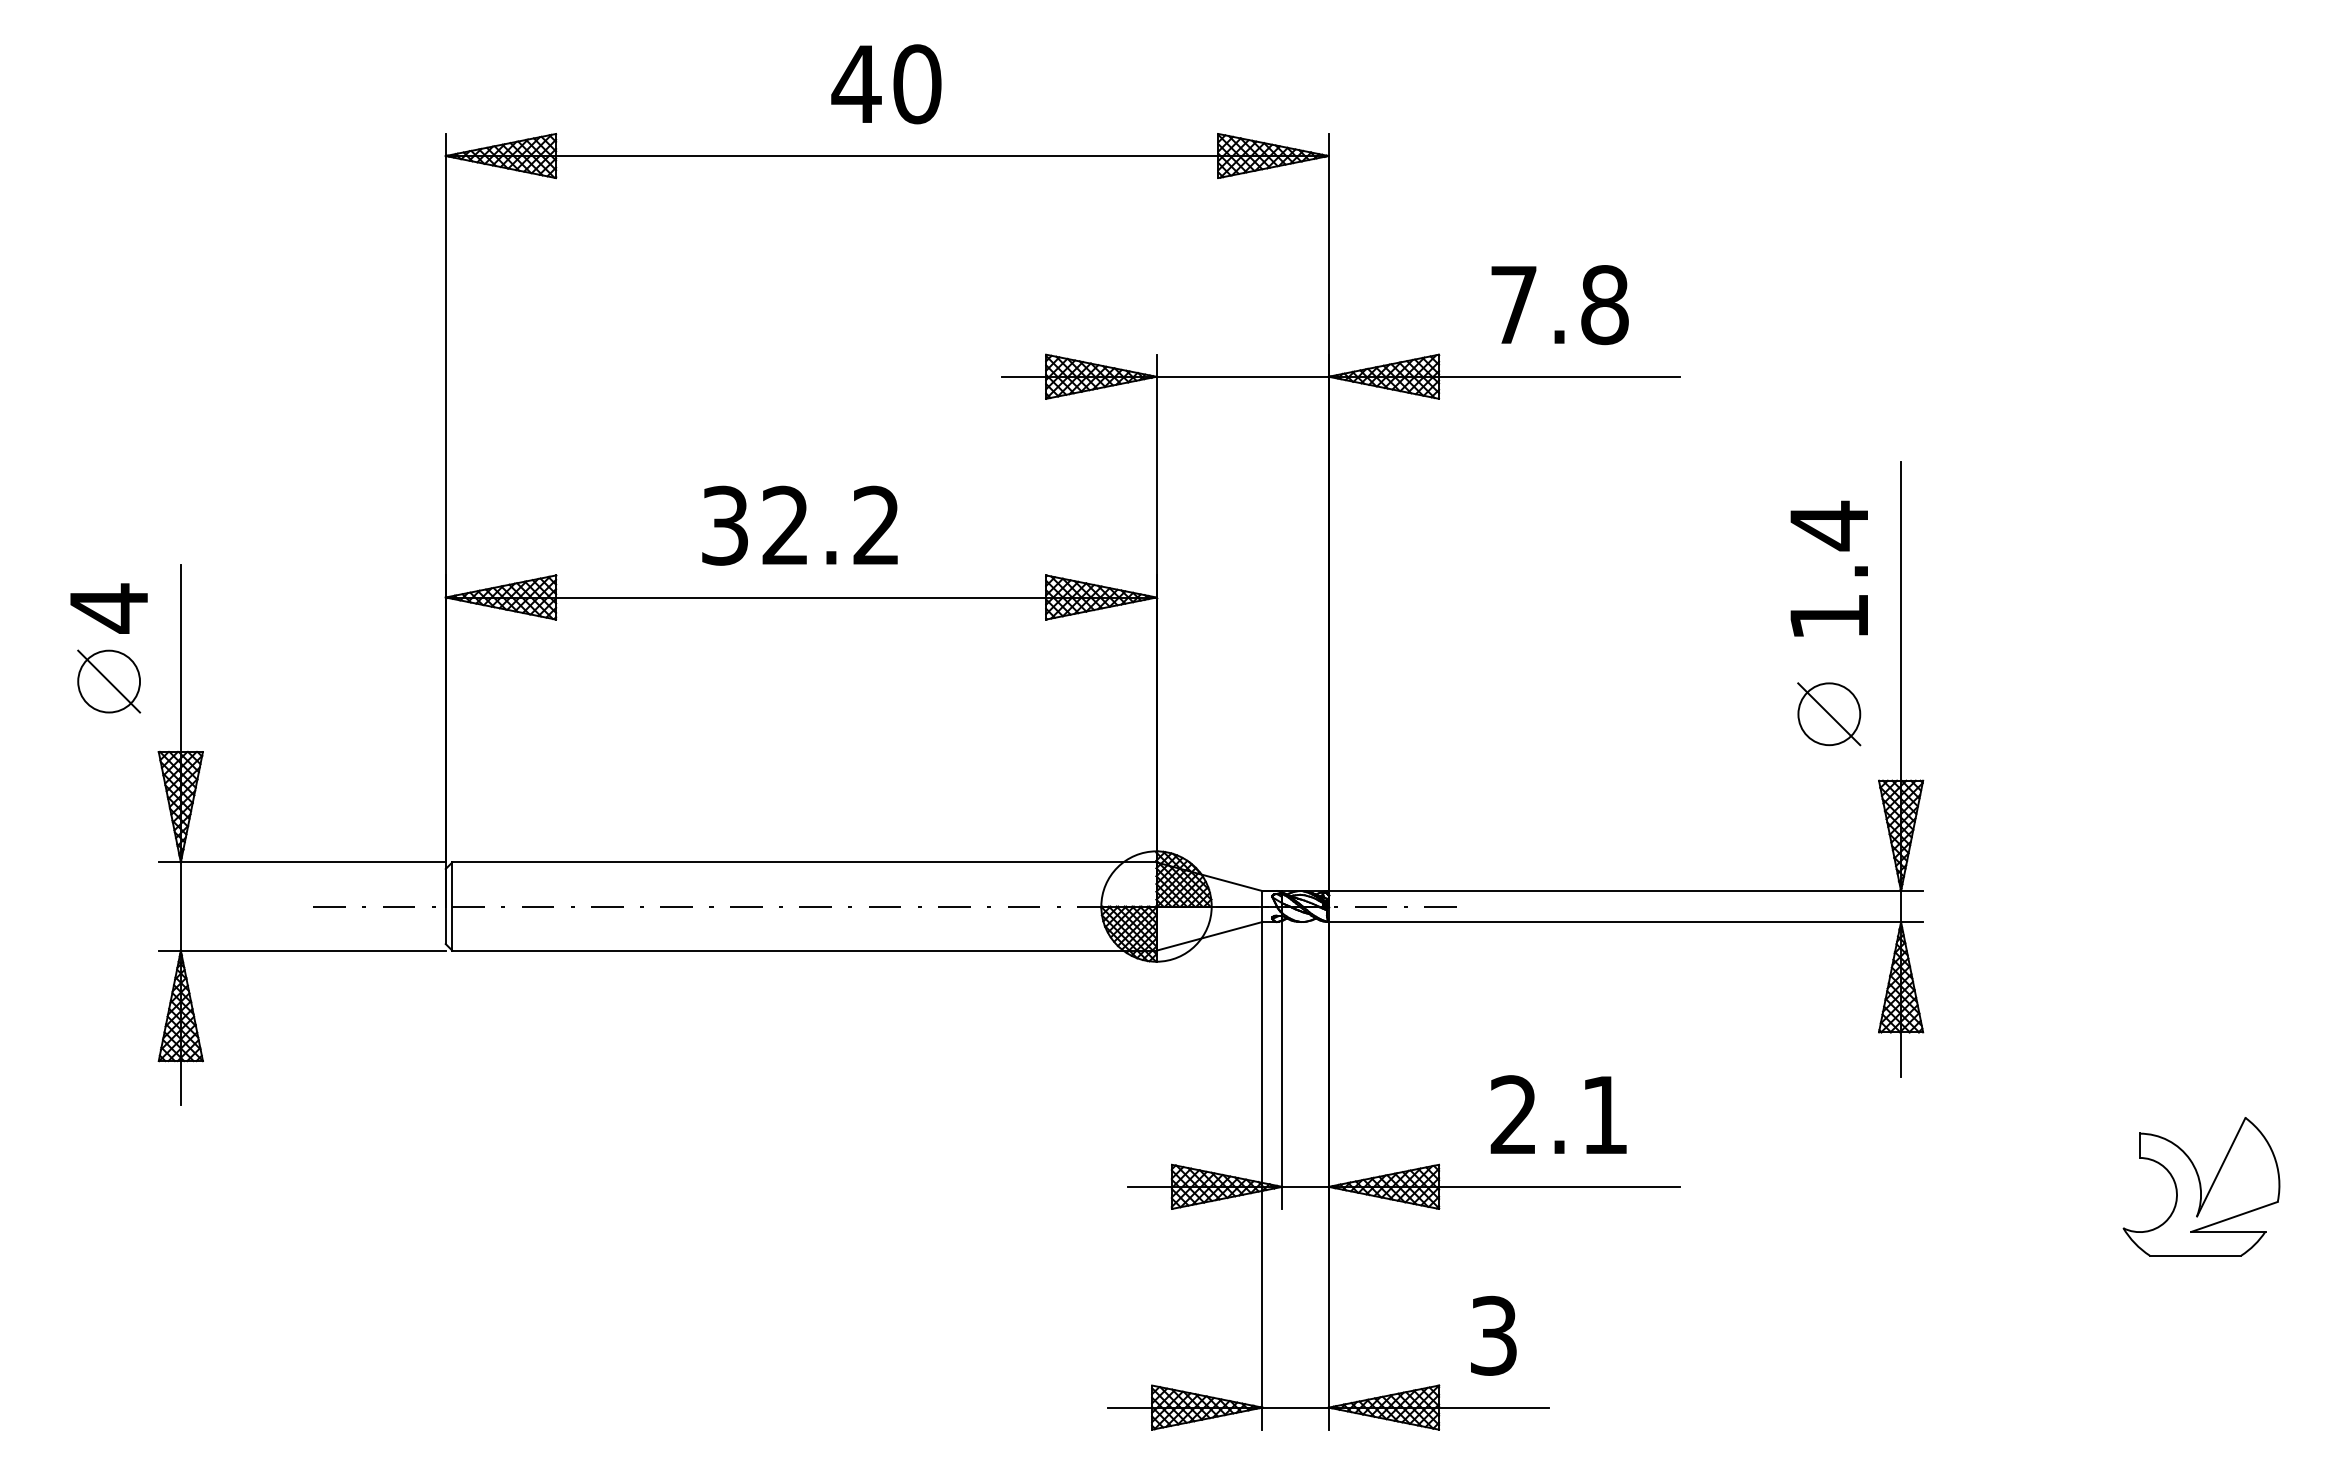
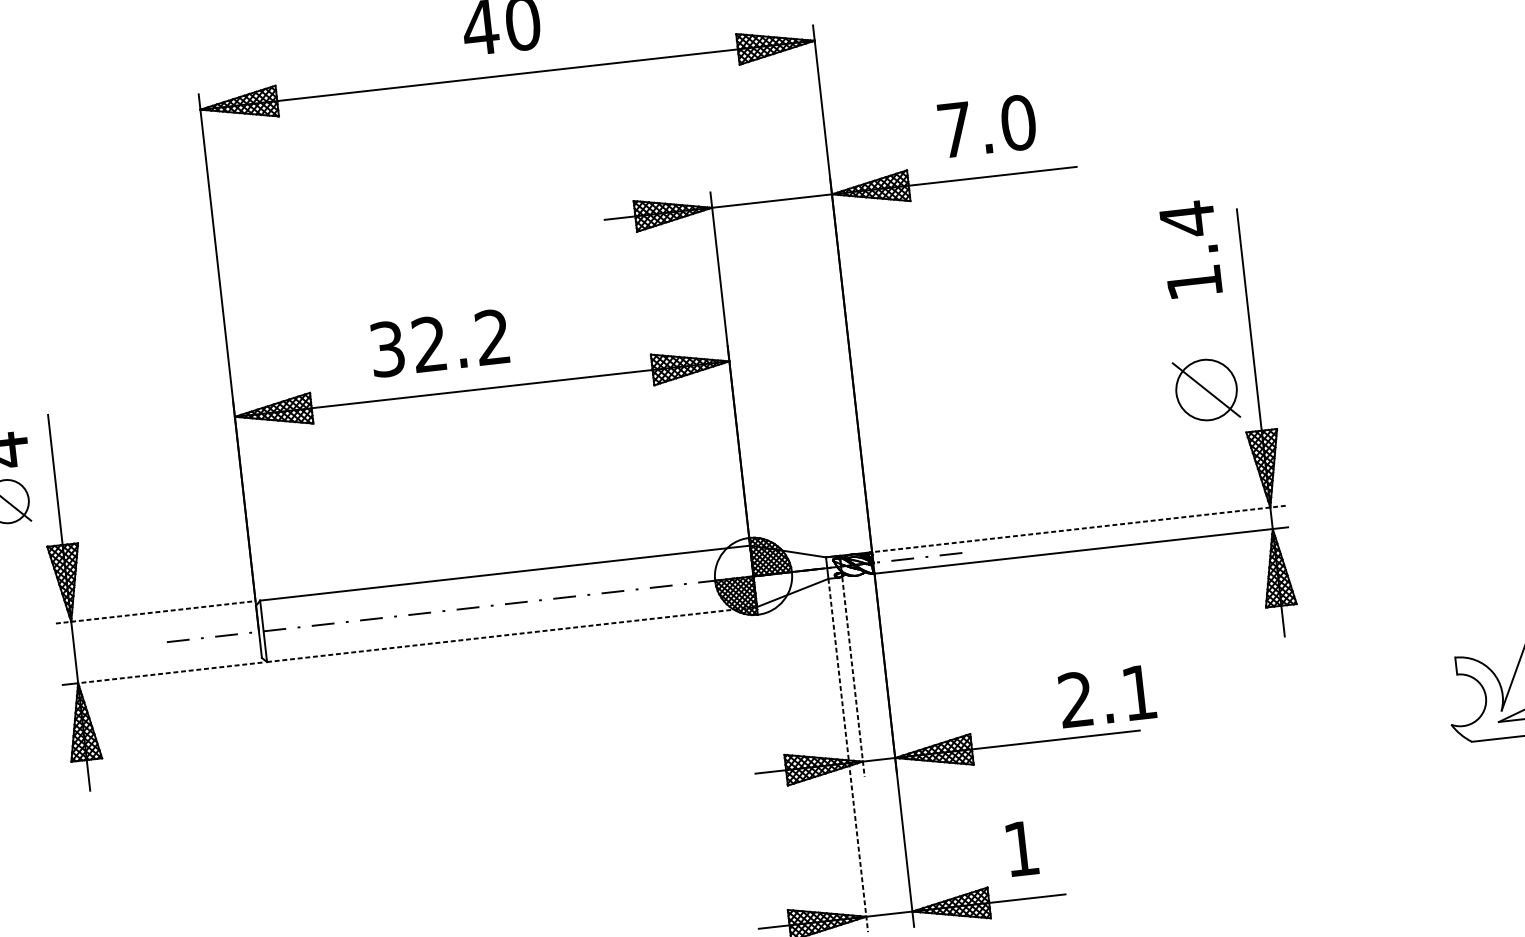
text: (1604, 304) -> (1018, 122), 7.8 -> 7.0
text: (799, 525) -> (439, 343), moved
text: (1828, 568) -> (1190, 249), moved
part: (1829, 714) -> (1206, 390), size x1.4
line: (302, 862) -> (155, 612), solid -> dashed
line: (1625, 891) -> (1078, 529), solid -> dashed
line: (312, 950) -> (169, 672), solid -> dashed
line: (804, 950) -> (512, 634), solid -> dashed
line: (1282, 1065) -> (853, 677), solid -> dashed
text: (1558, 1114) -> (1107, 695), moved
line: (1262, 1175) -> (848, 755), solid -> dashed
text: (1493, 1335) -> (1021, 848), 3 -> 1

